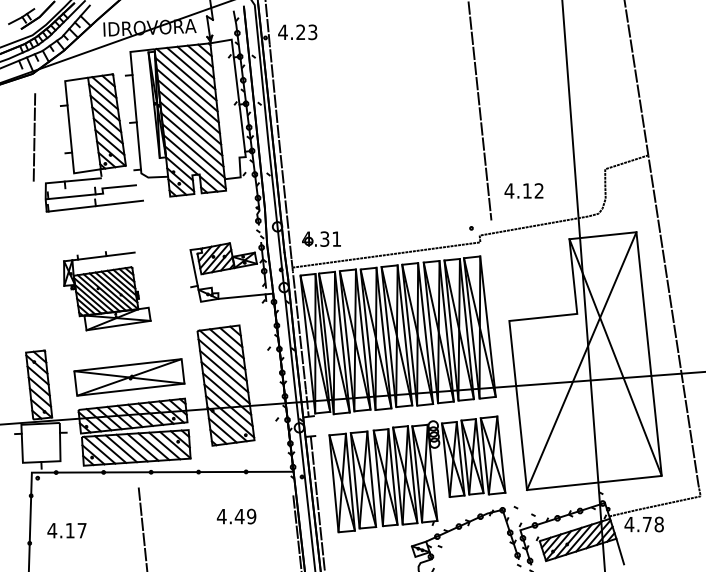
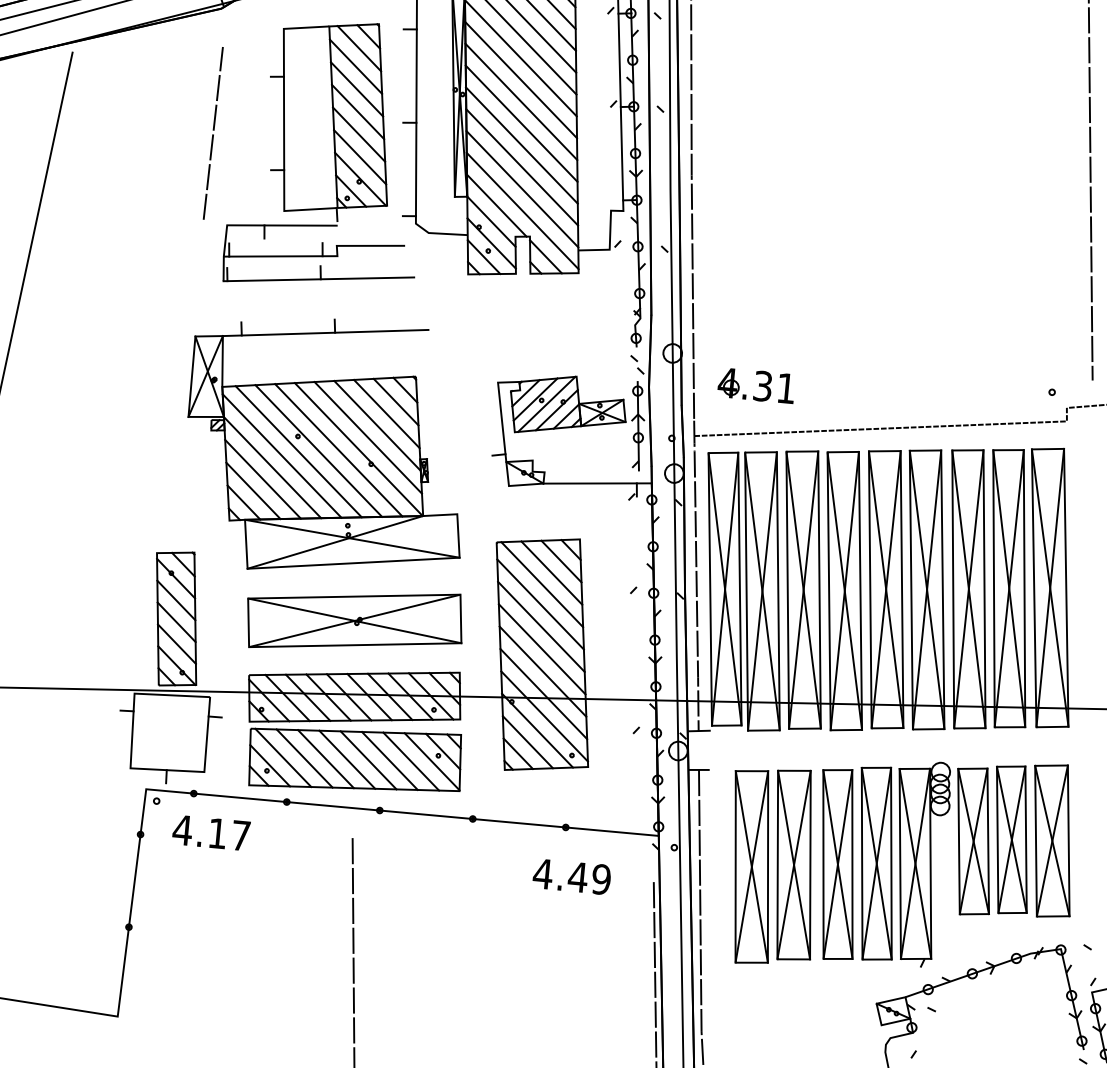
part: (107, 291) -> (327, 448), size x1.67
text: (236, 516) -> (571, 876), moved
text: (66, 530) -> (210, 832), moved

